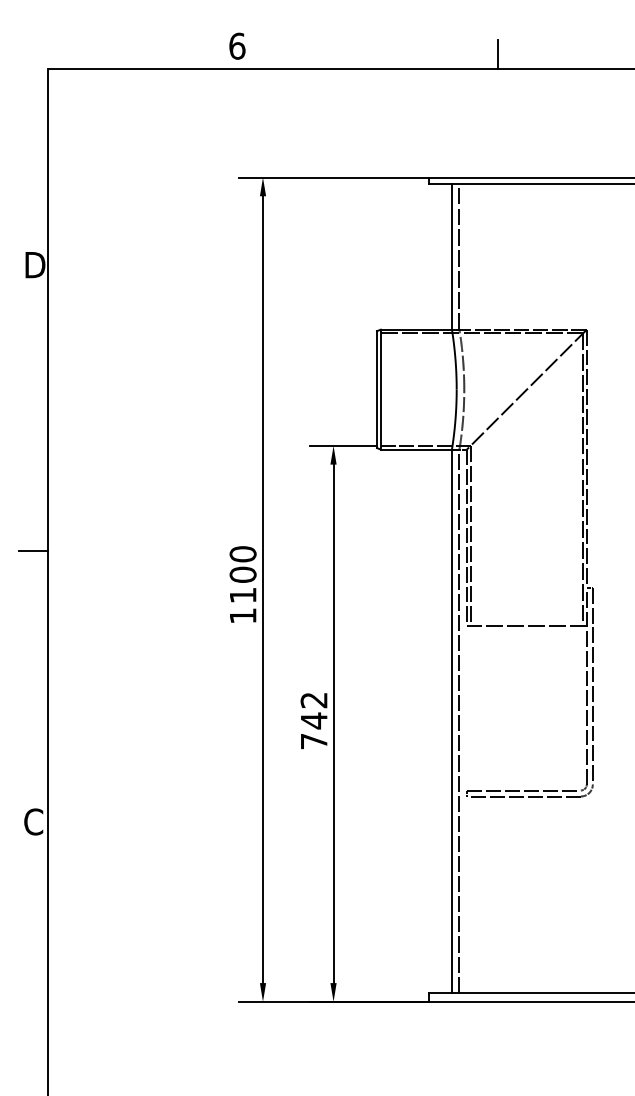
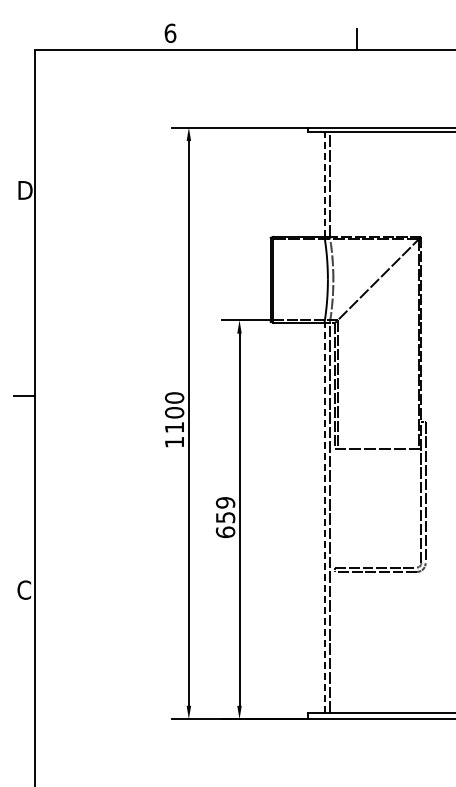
line: (451, 255) -> (324, 183), solid -> dashed
text: (314, 720) -> (225, 517), 742 -> 659
line: (451, 720) -> (324, 517), solid -> dashed

